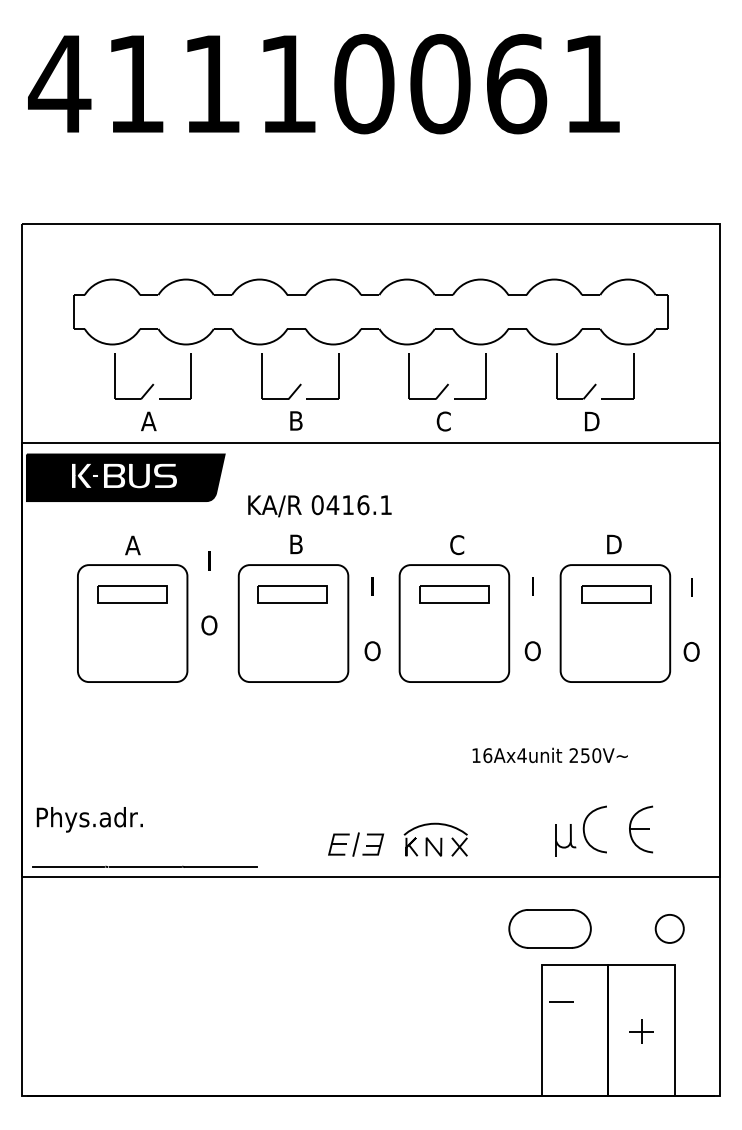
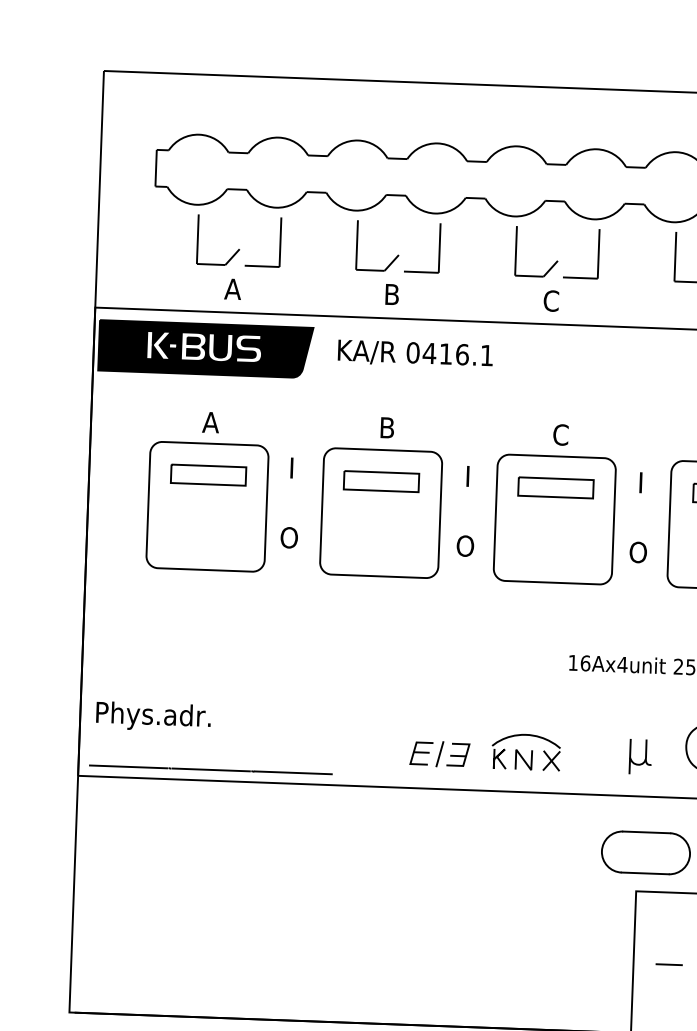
text: (319, 506) -> (415, 354), moved
text: (209, 593) -> (290, 503), moved
part: (565, 840) -> (640, 757), moved
line: (561, 1001) -> (669, 964), moved

